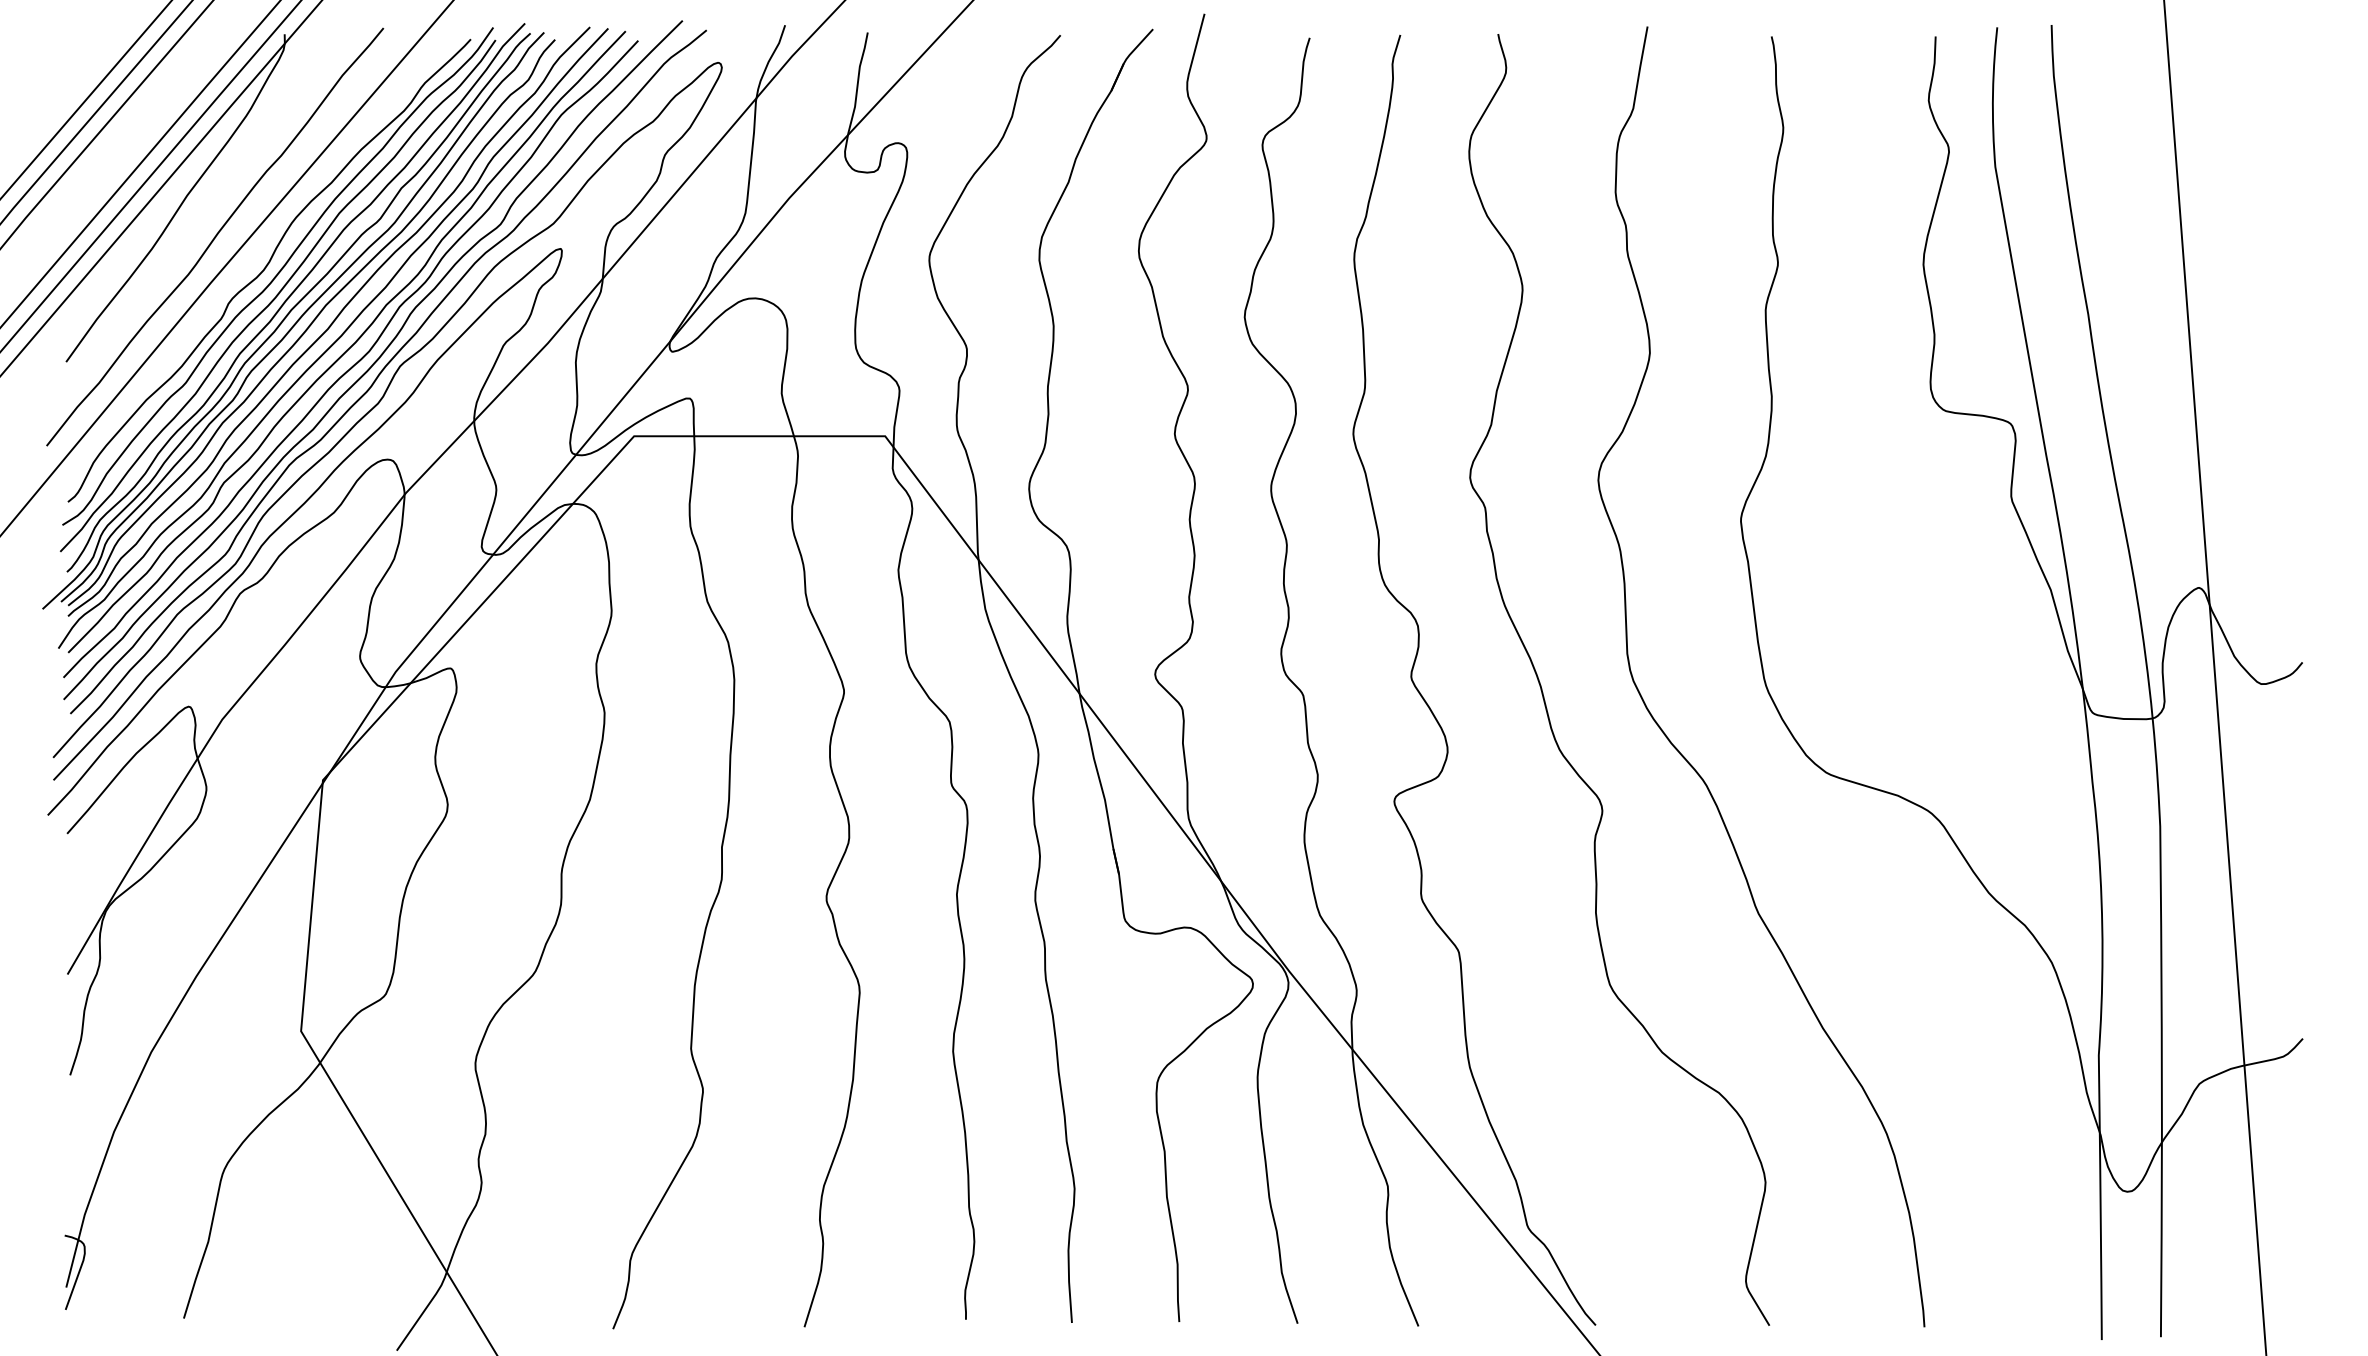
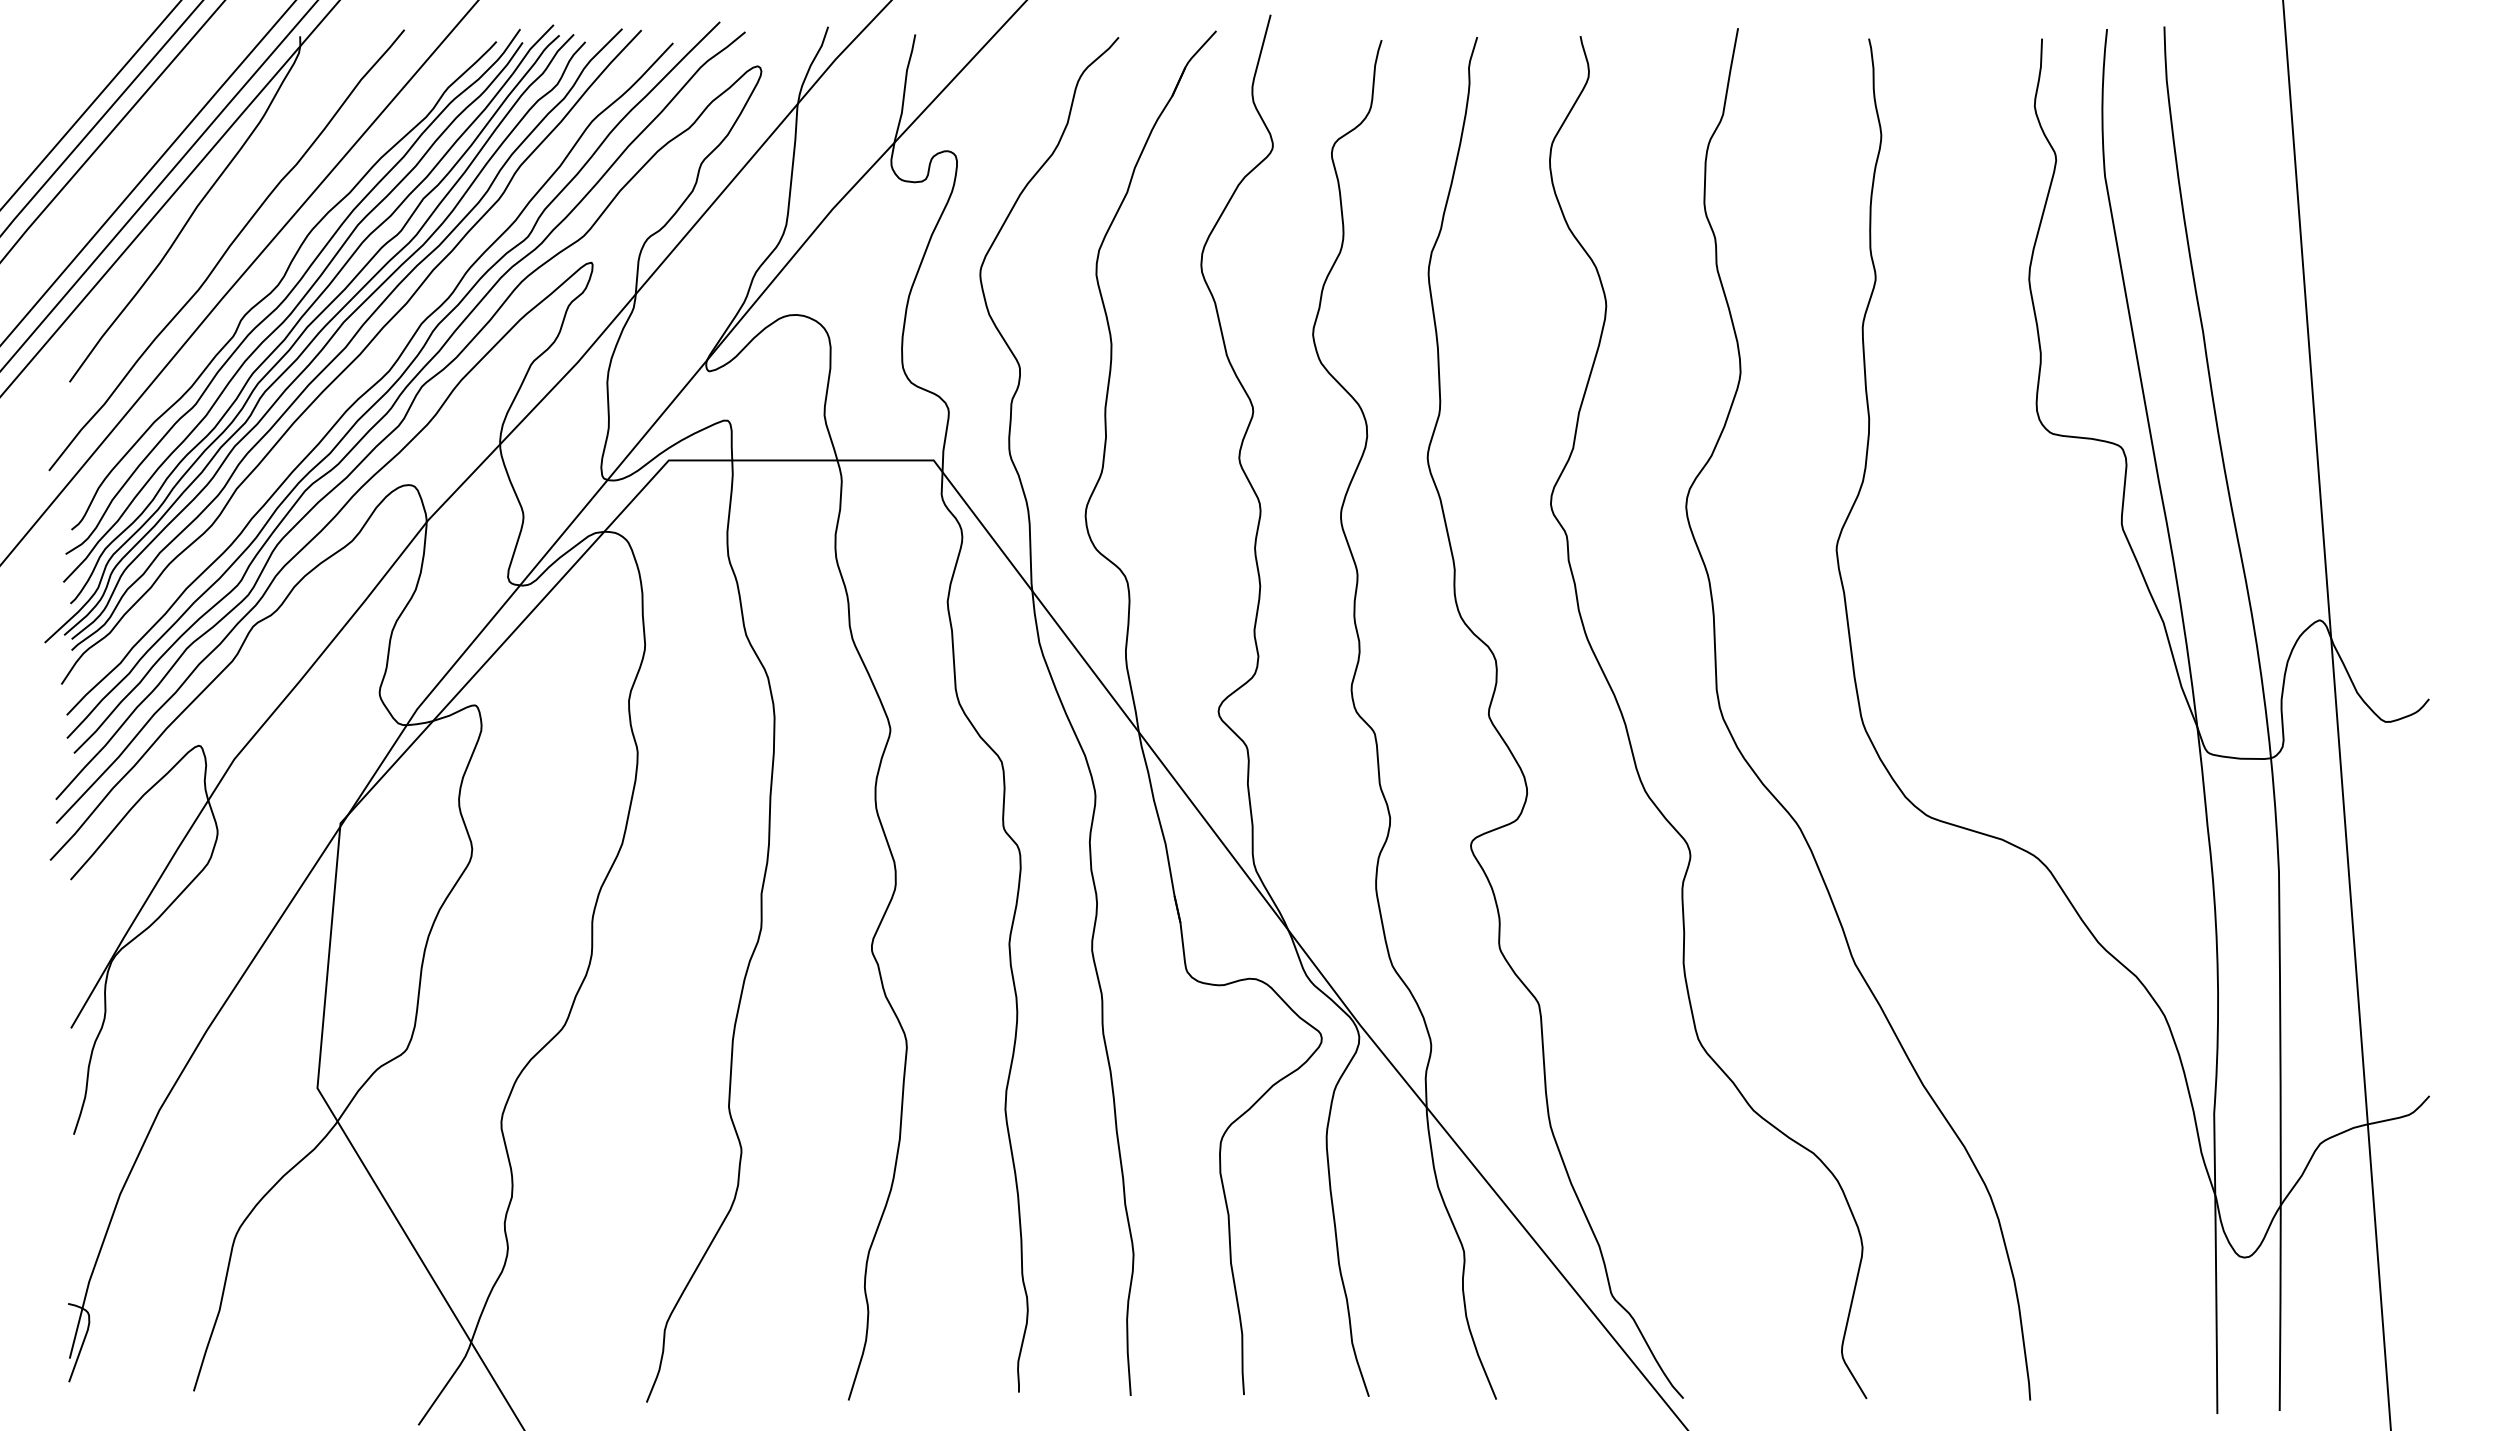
curve: (351, 345) -> (370, 364), removed

